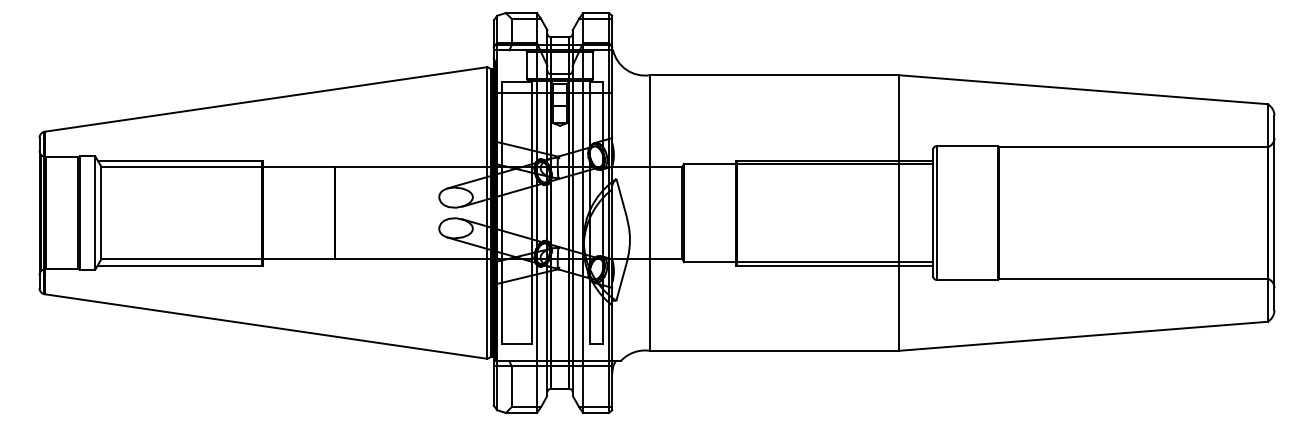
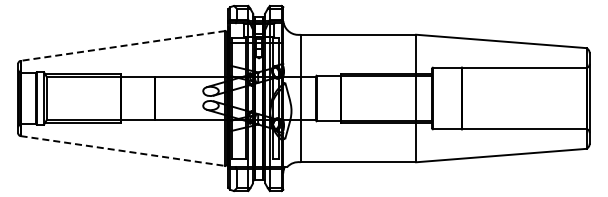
line: (266, 98) -> (123, 45), solid -> dashed
line: (266, 327) -> (123, 151), solid -> dashed

